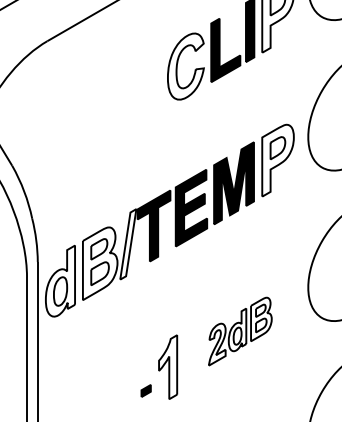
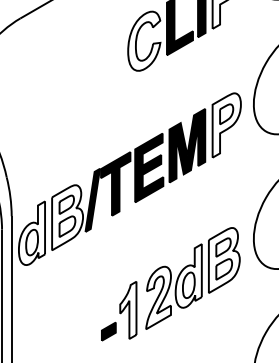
fill: (128, 244) -> (92, 200), added
part: (240, 331) -> (193, 278), size x1.67
part: (145, 390) -> (108, 331), size x1.67

